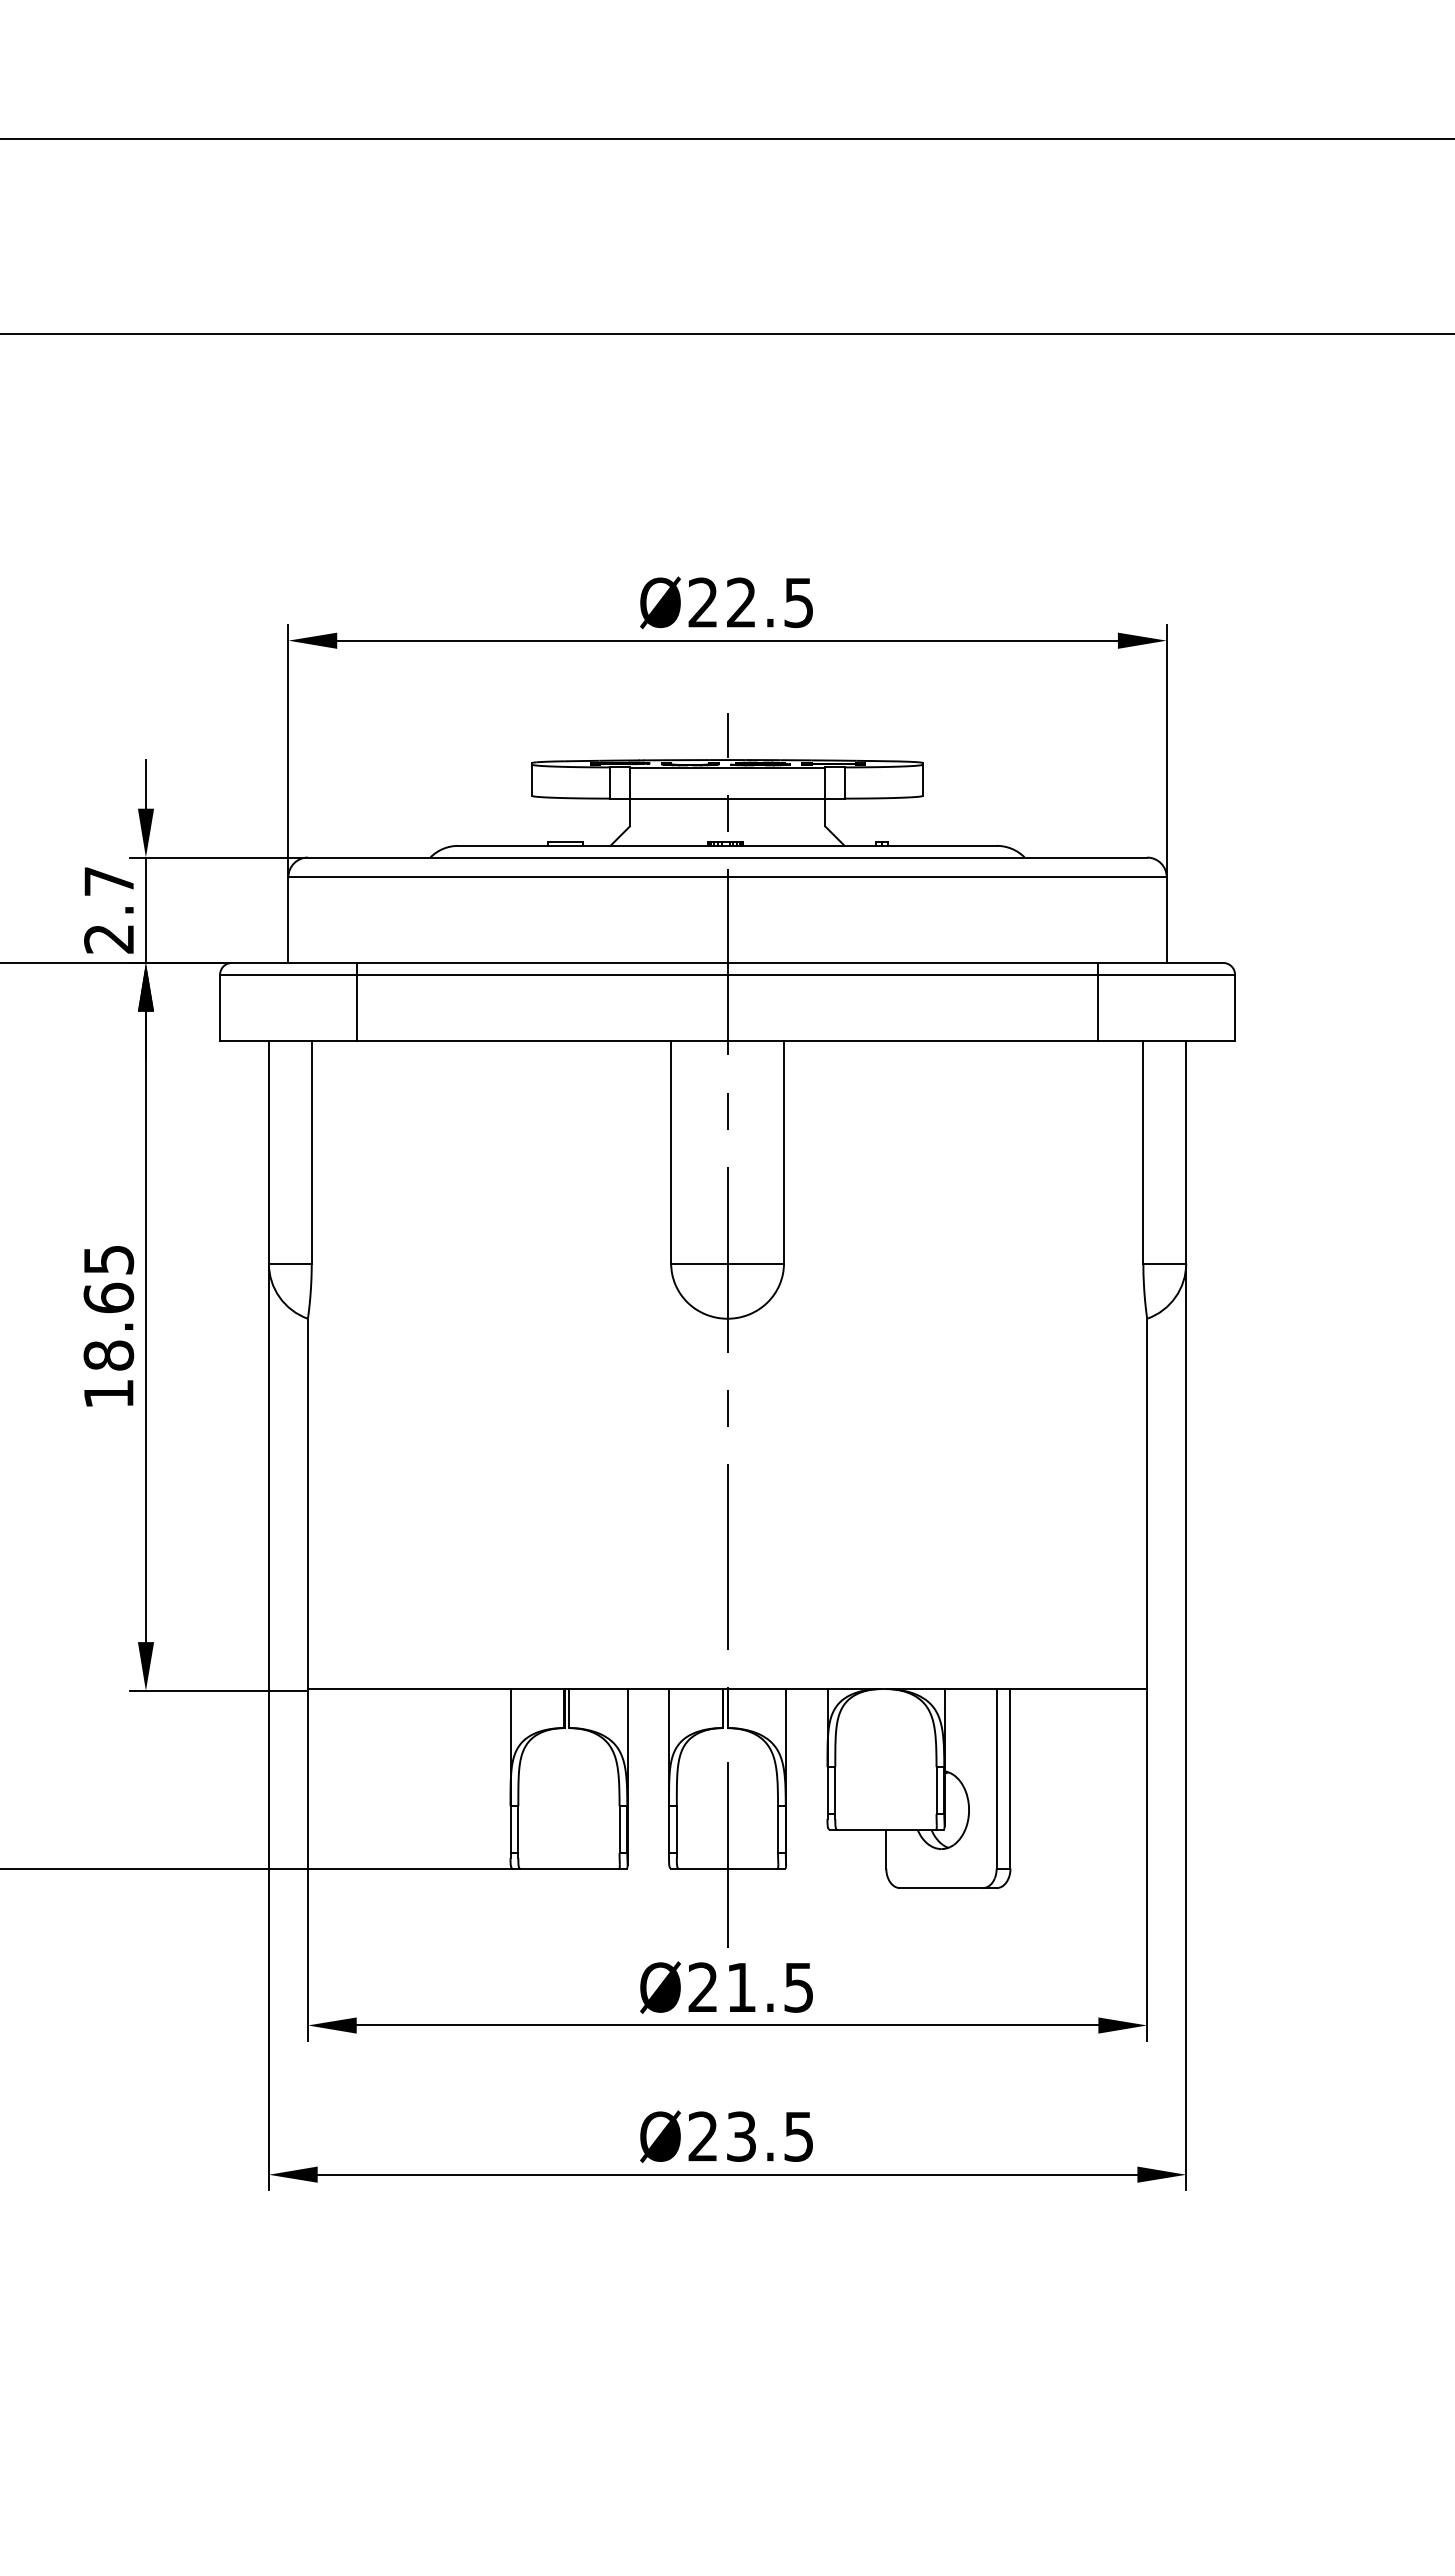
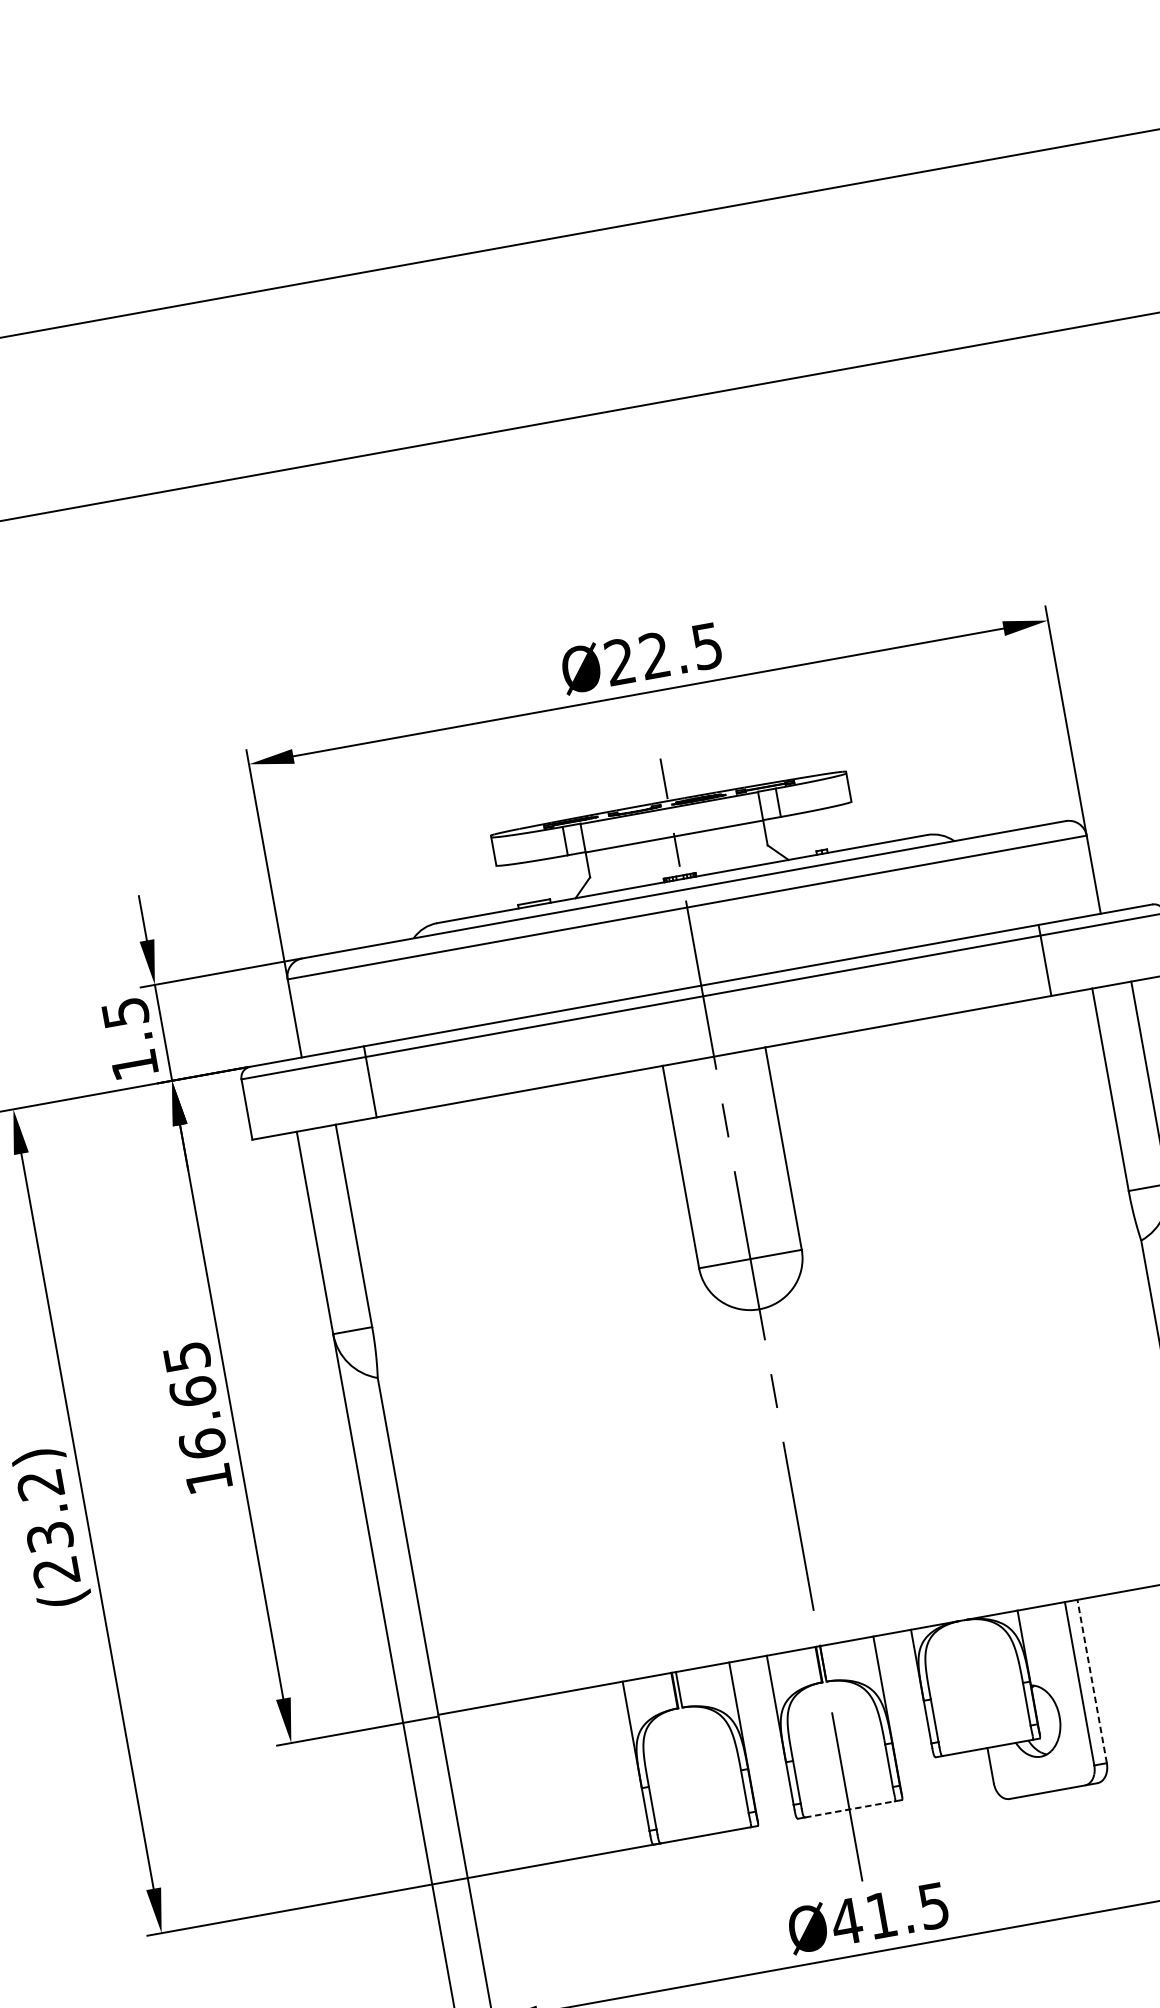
text: (109, 910) -> (130, 1039), 2.7 -> 1.5
text: (108, 1355) -> (202, 1444), 18.65 -> 16.65
line: (1010, 1778) -> (1092, 1681), solid -> dashed
line: (728, 1868) -> (850, 1809), solid -> dashed
text: (703, 1986) -> (846, 1920), Ø21.5 -> Ø41.5

